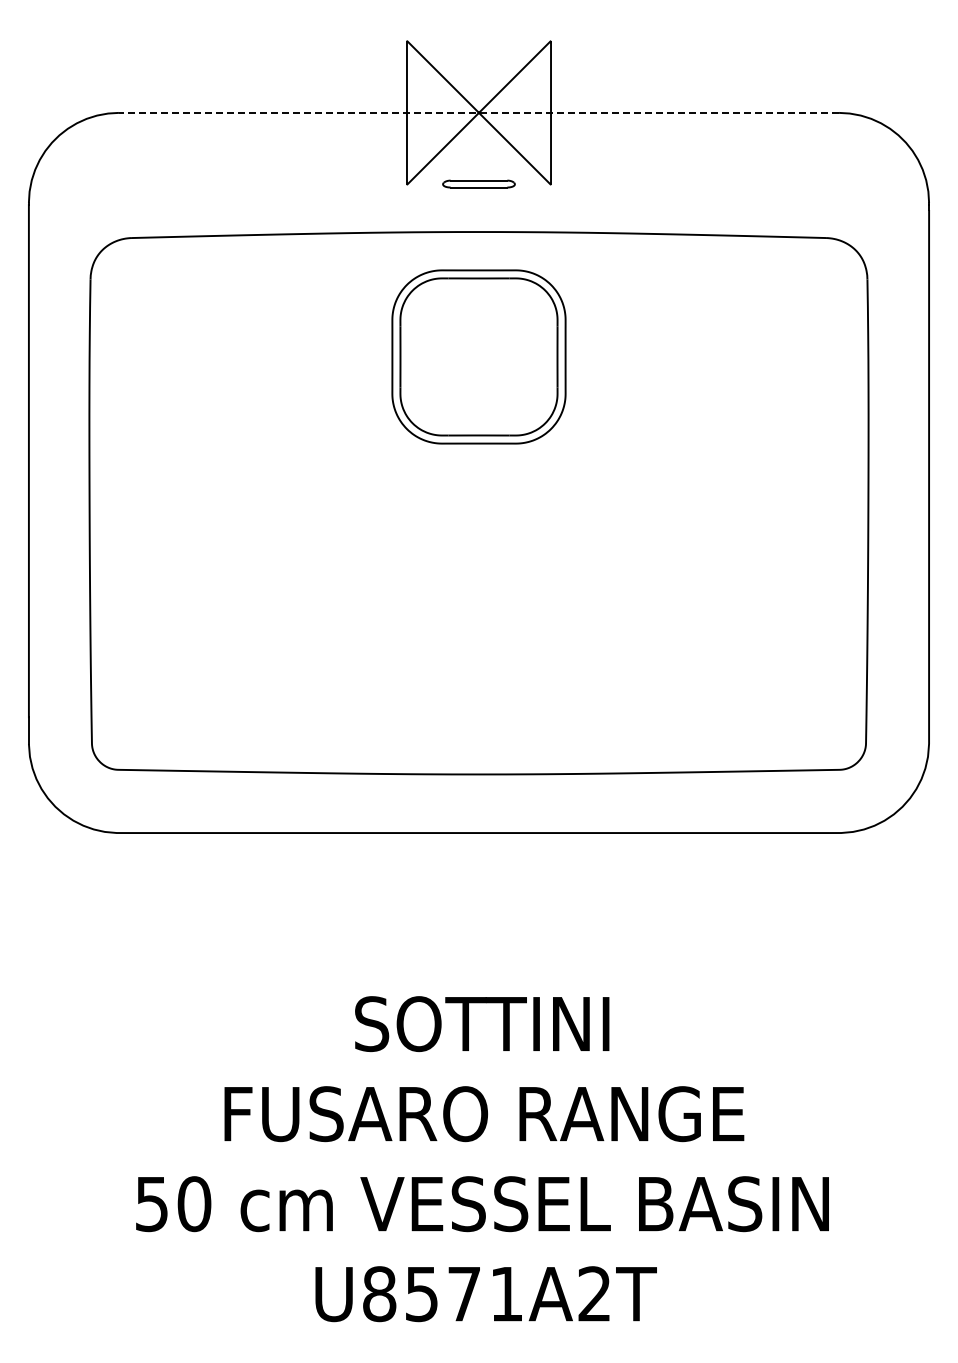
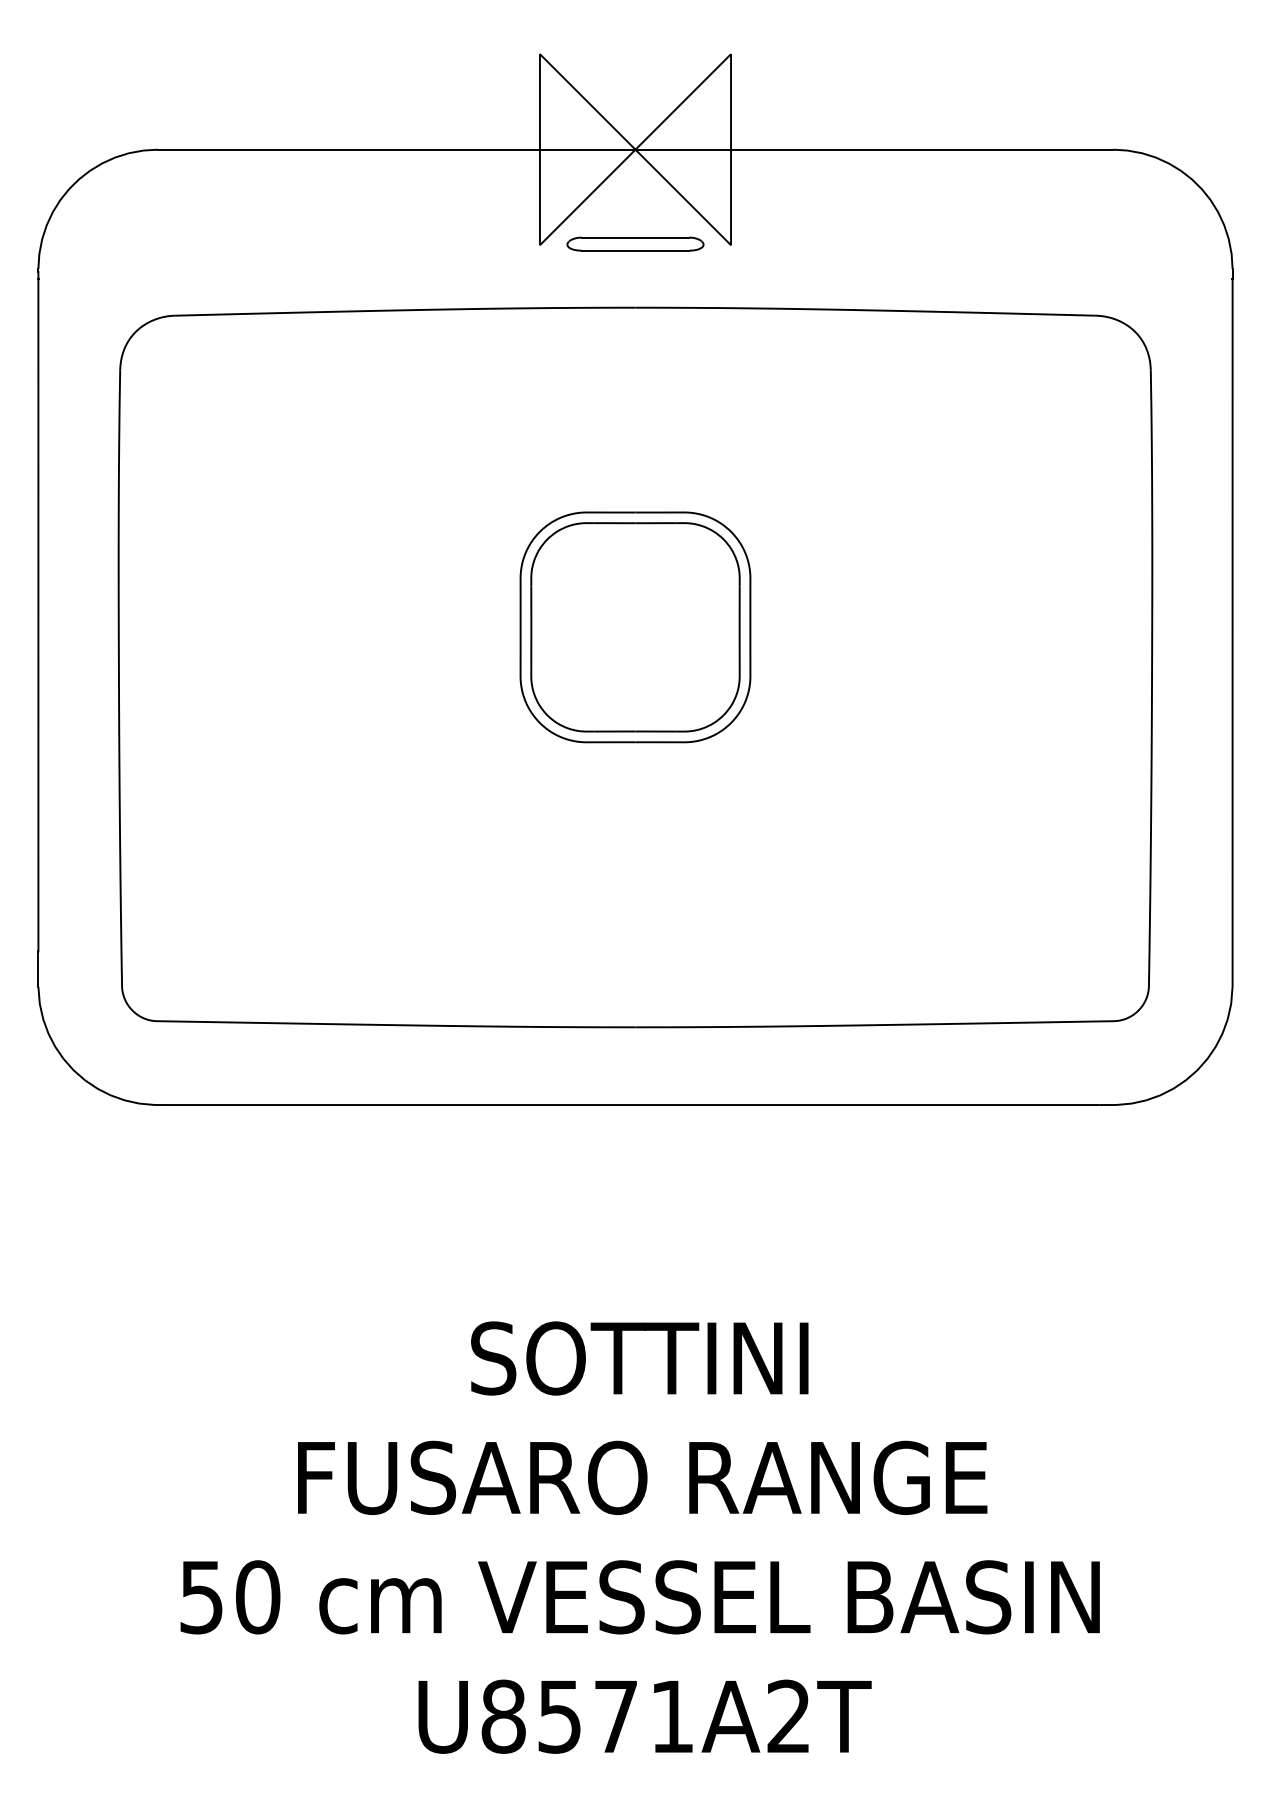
line: (478, 112) -> (634, 149), dashed -> solid
part: (478, 183) -> (634, 243), size x1.43
part: (478, 356) -> (634, 626), moved

